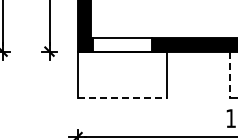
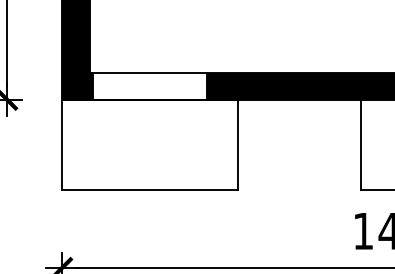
line: (229, 75) -> (360, 146), dashed -> solid
line: (122, 97) -> (150, 189), dashed -> solid

